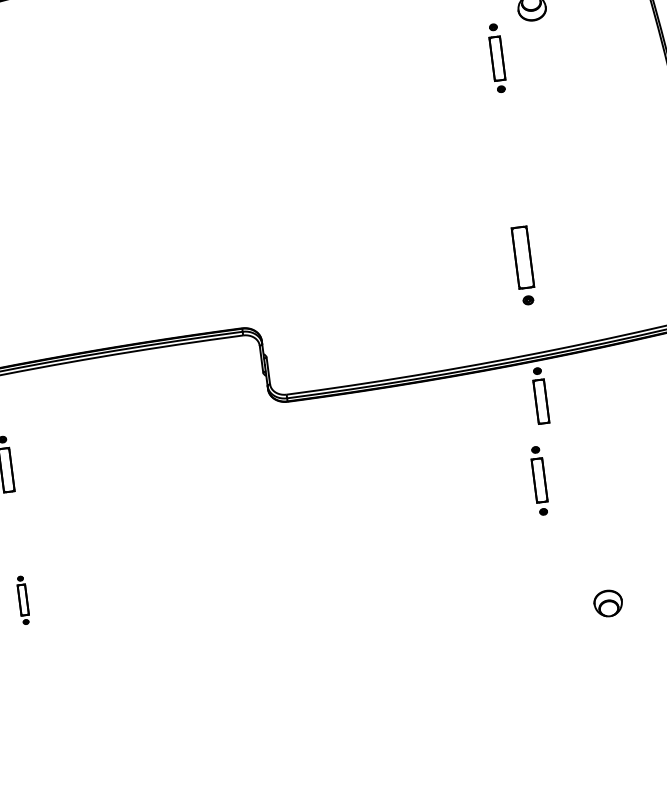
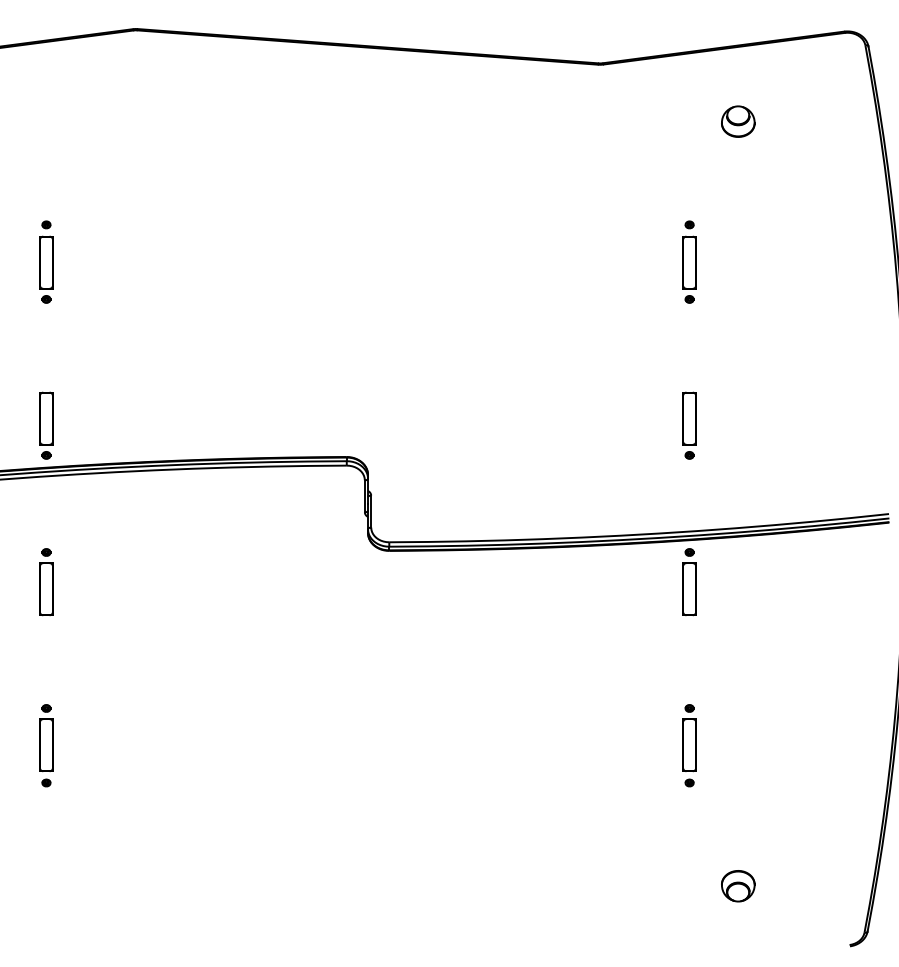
part: (497, 57) -> (689, 261), moved
part: (523, 265) -> (689, 425), size x0.71
part: (539, 480) -> (689, 745), moved
part: (23, 600) -> (46, 745), size x1.43
part: (608, 603) -> (738, 886), moved

